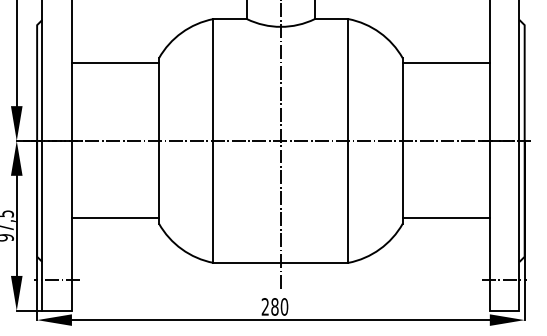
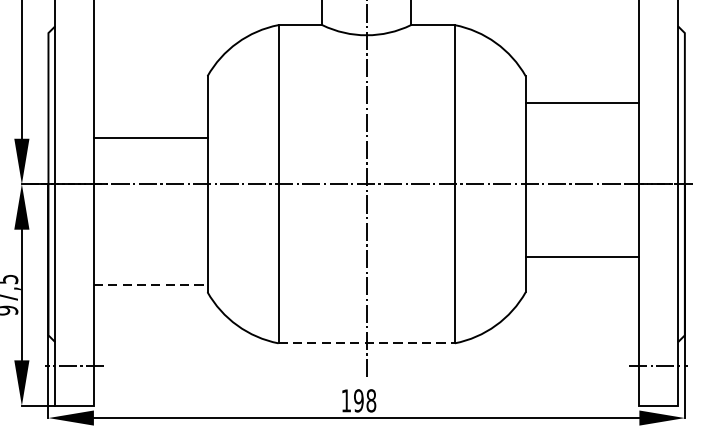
line: (115, 63) -> (150, 137), moved
line: (445, 63) -> (581, 102), moved
line: (115, 218) -> (150, 285), solid -> dashed
line: (445, 218) -> (581, 256), moved
line: (280, 262) -> (366, 342), solid -> dashed
text: (274, 306) -> (358, 400), 280 -> 198

